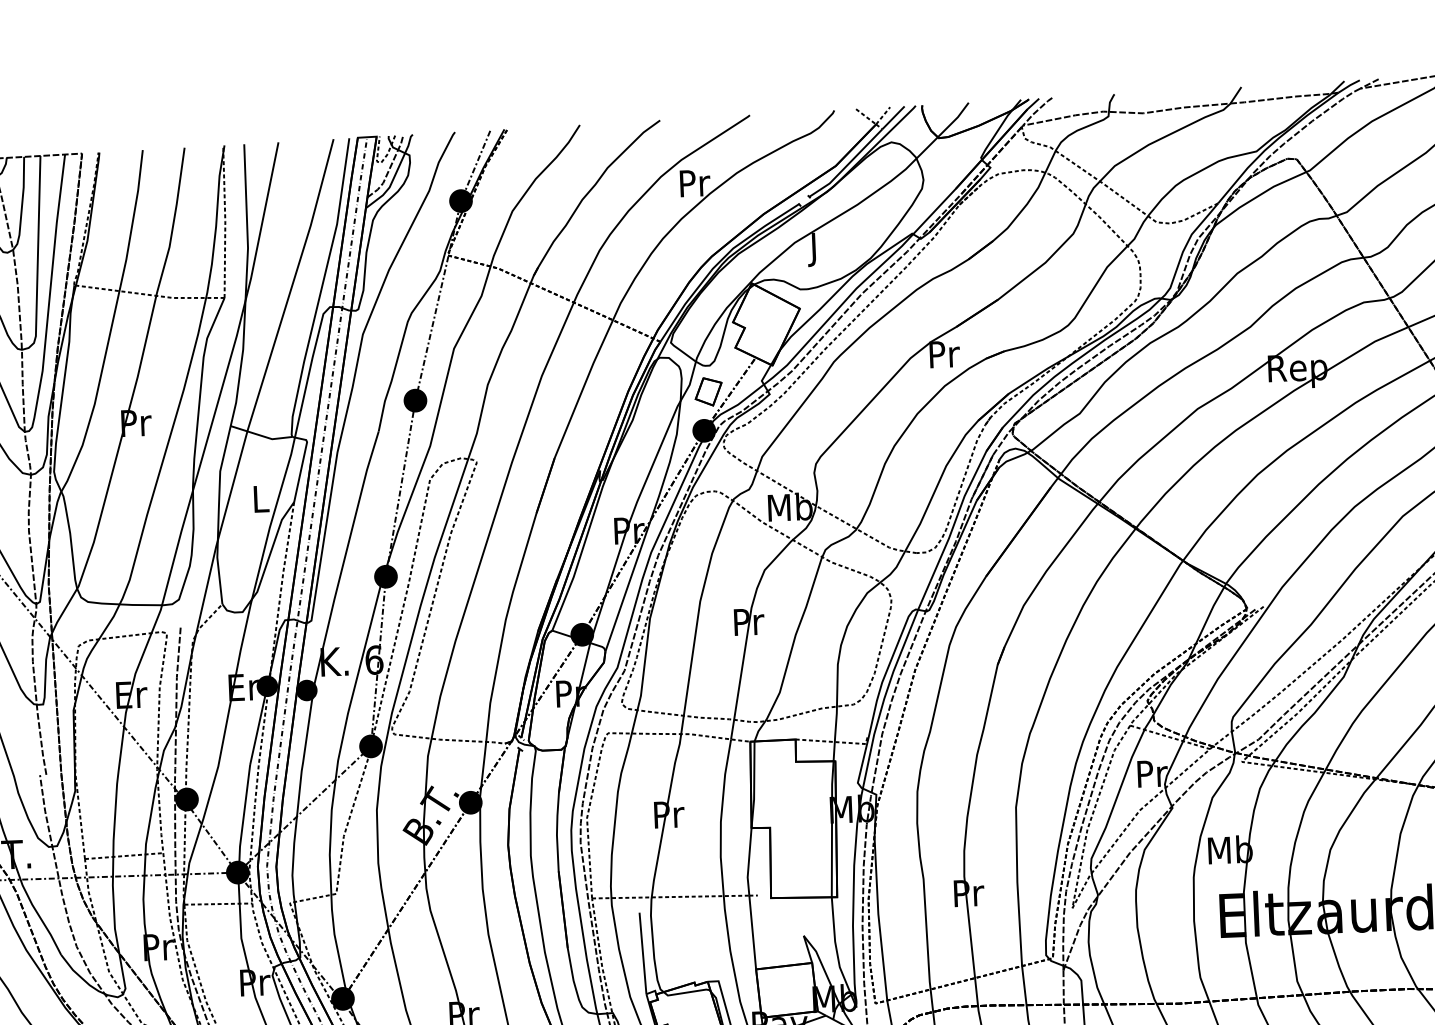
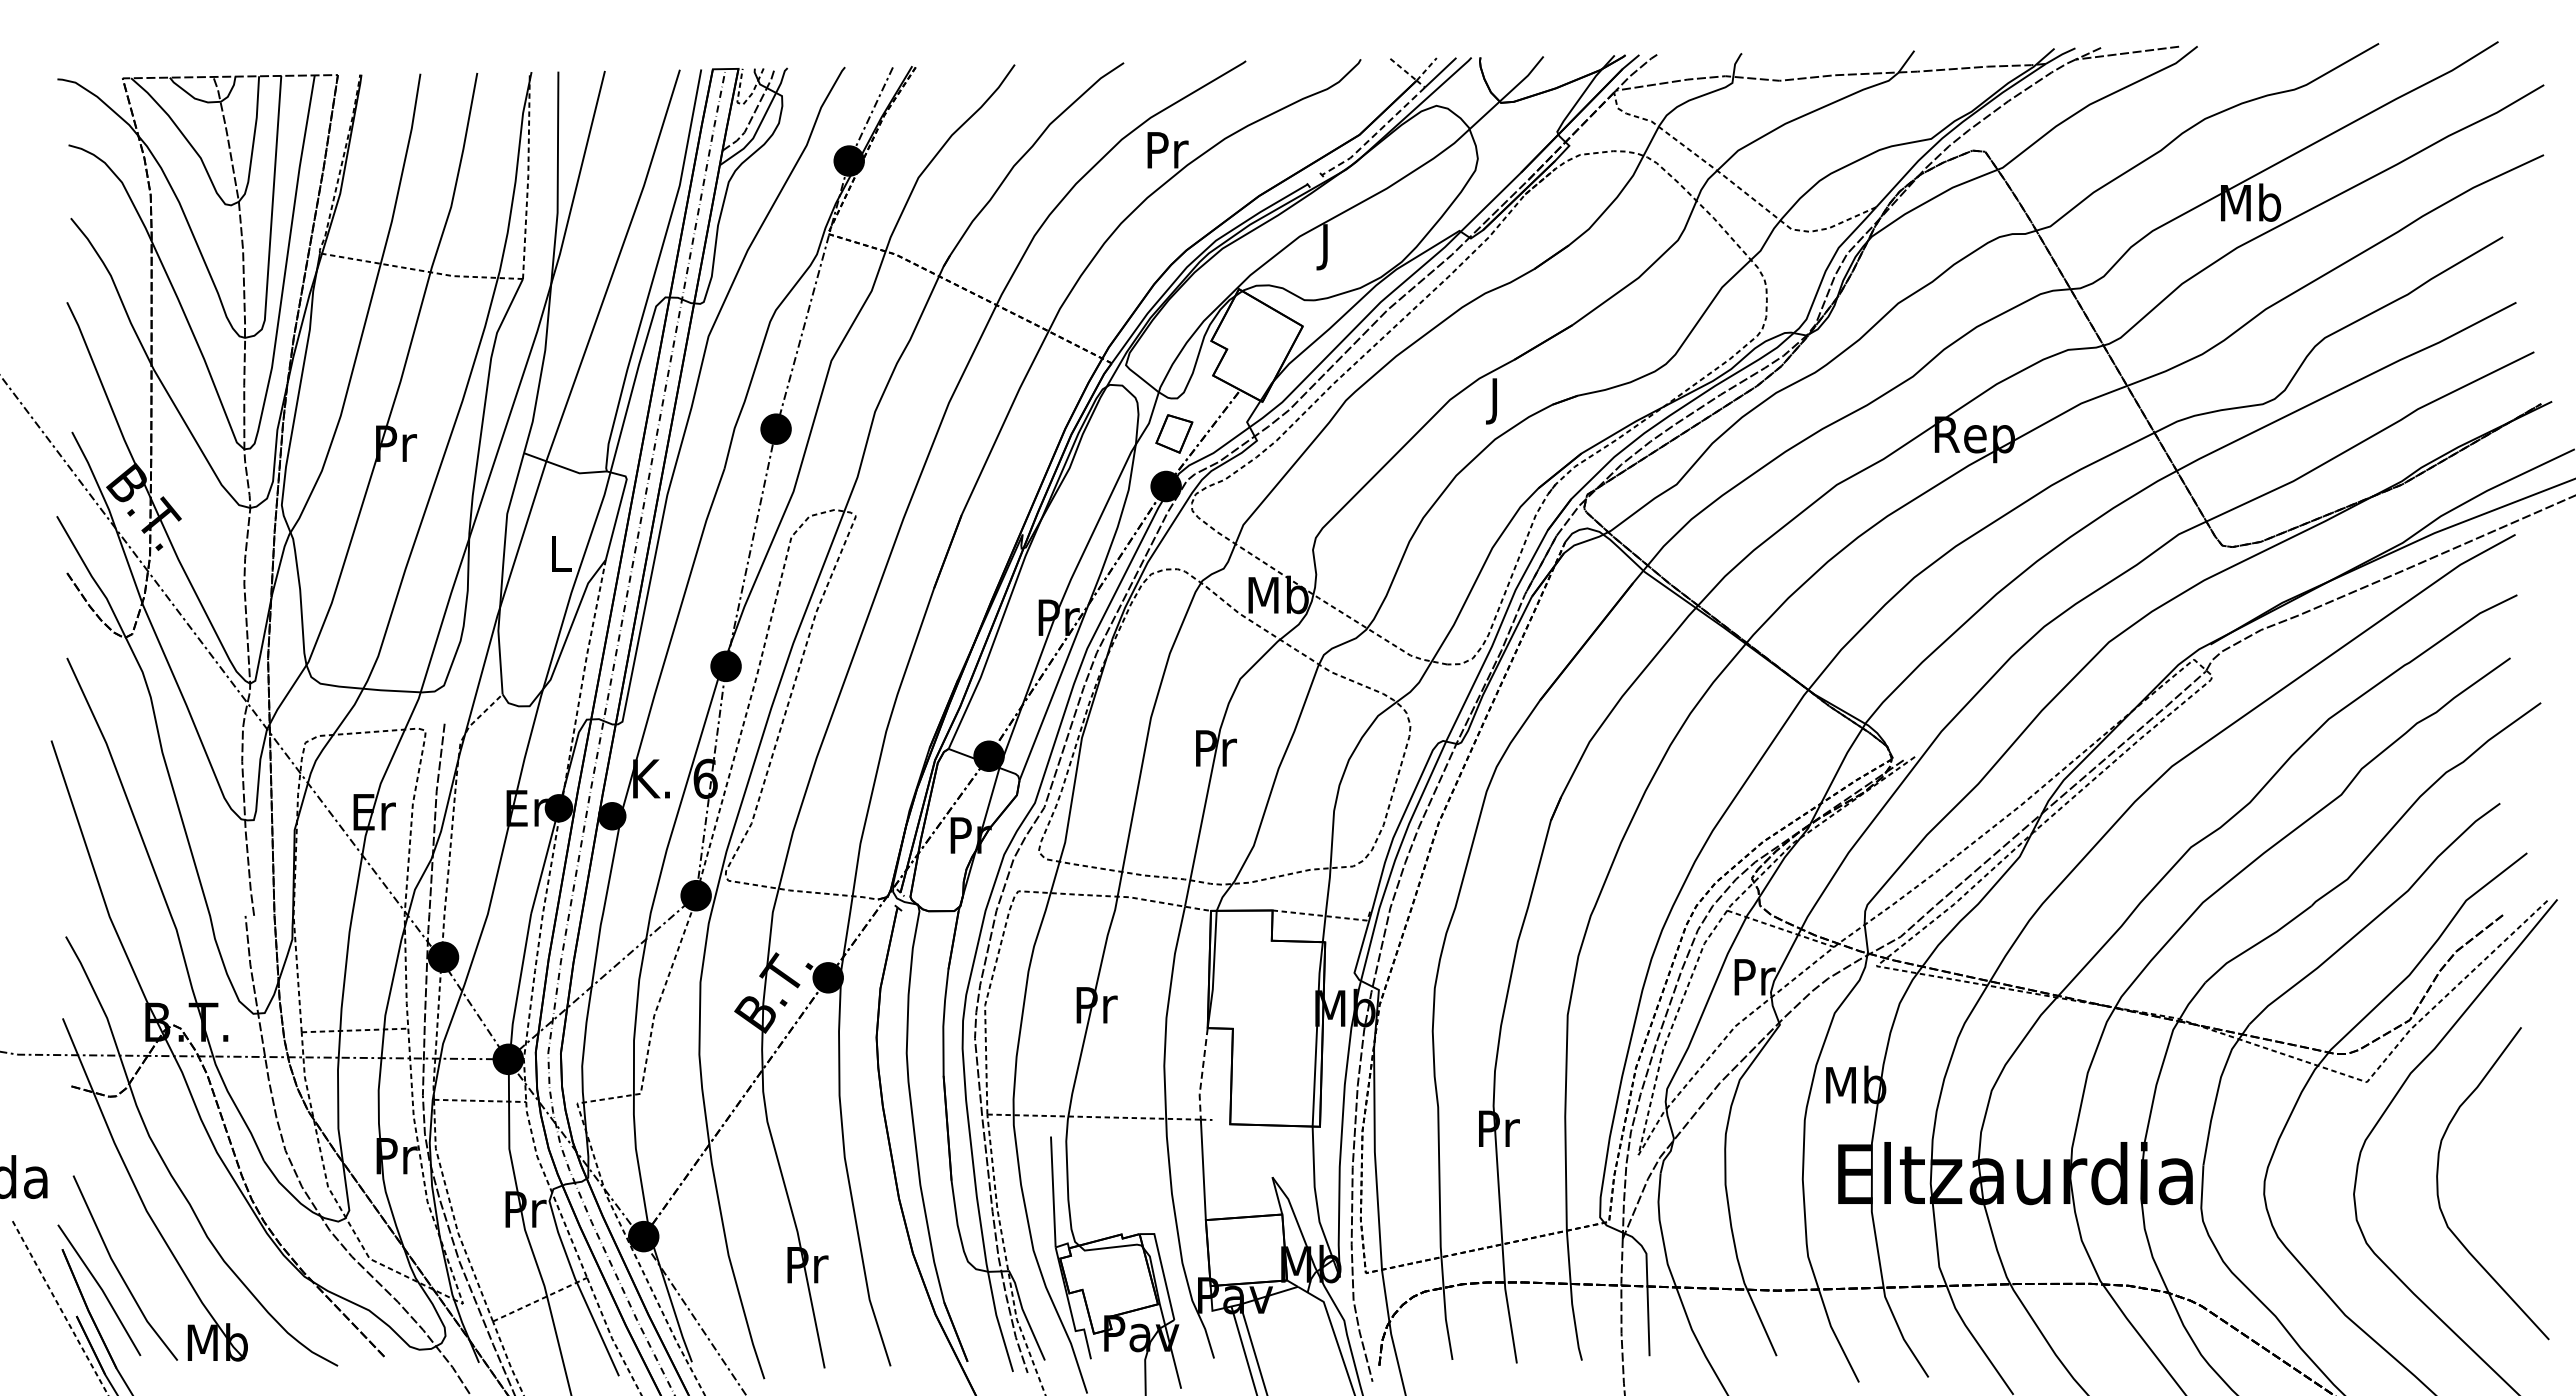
line: (847, 165) -> (1375, 134), solid -> dashed
text: (944, 358) -> (1496, 401), Pr -> J
line: (749, 862) -> (1202, 1074), solid -> dashed

